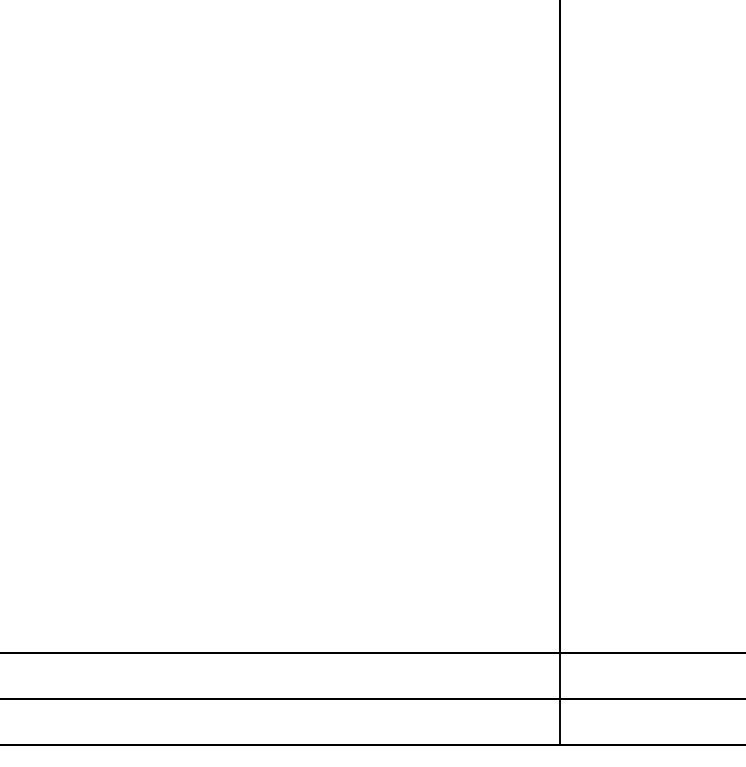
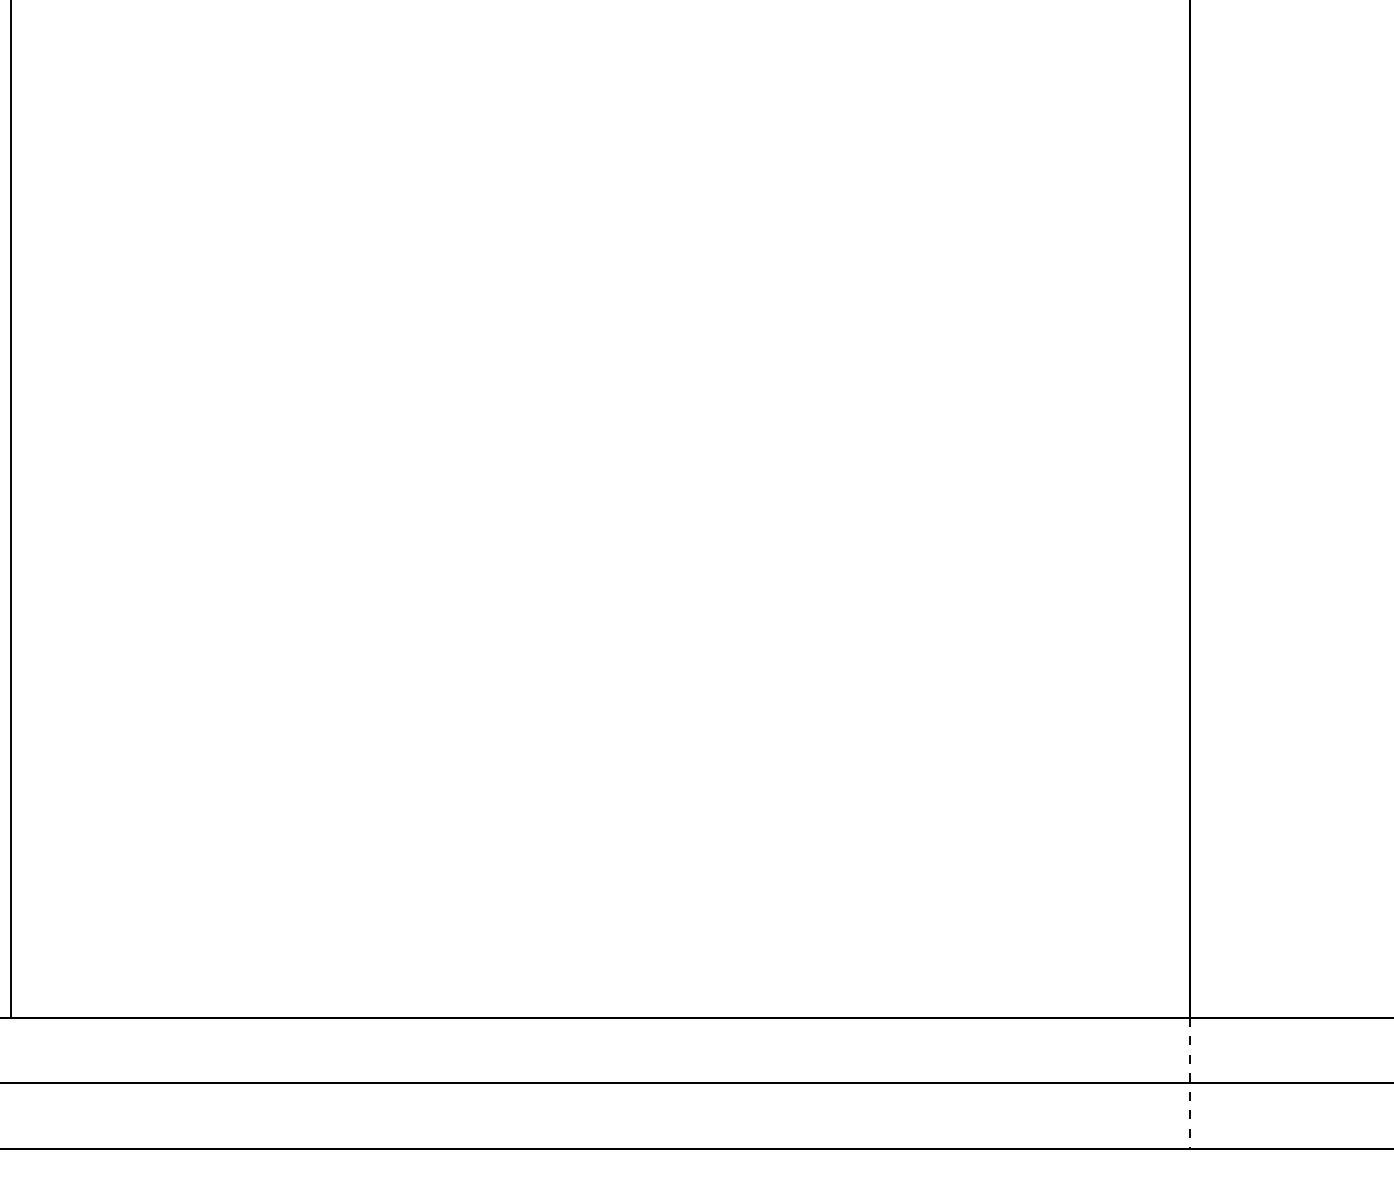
line: (559, 699) -> (1190, 1083), solid -> dashed

